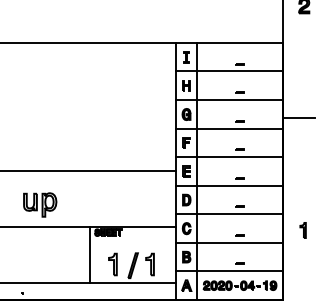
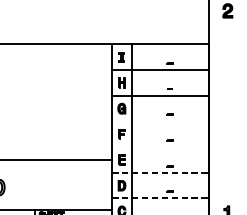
line: (298, 117) -> (222, 111), removed
line: (228, 128) -> (159, 121), removed
line: (228, 157) -> (159, 147), removed
line: (229, 185) -> (160, 172), solid -> dashed
line: (229, 214) -> (160, 198), solid -> dashed

